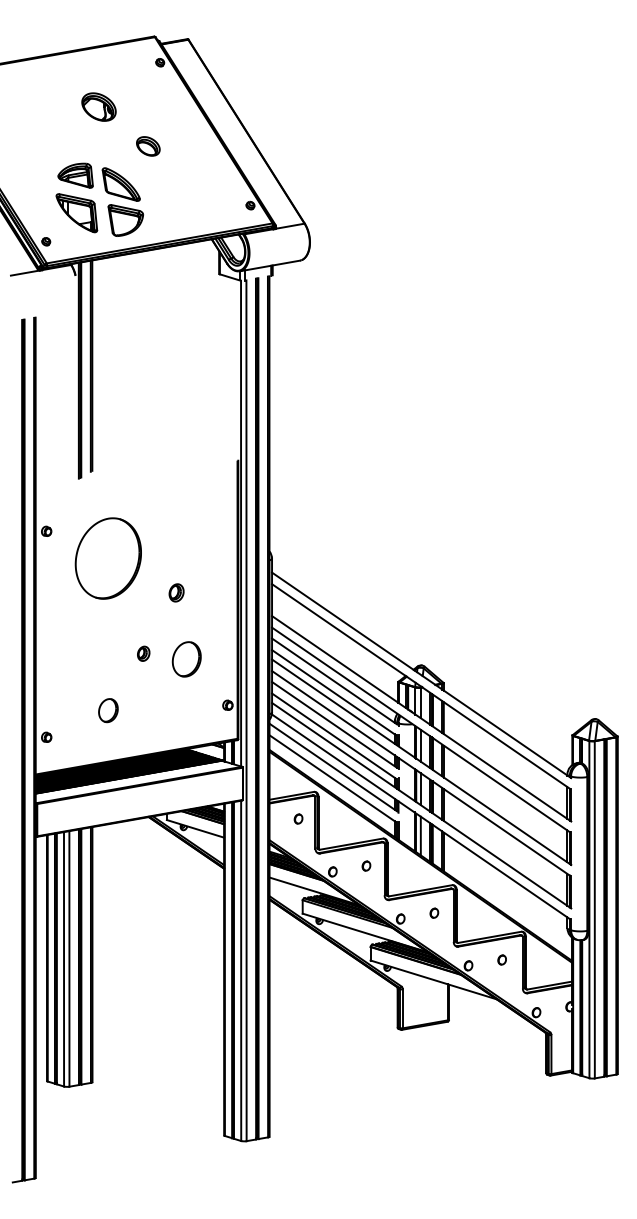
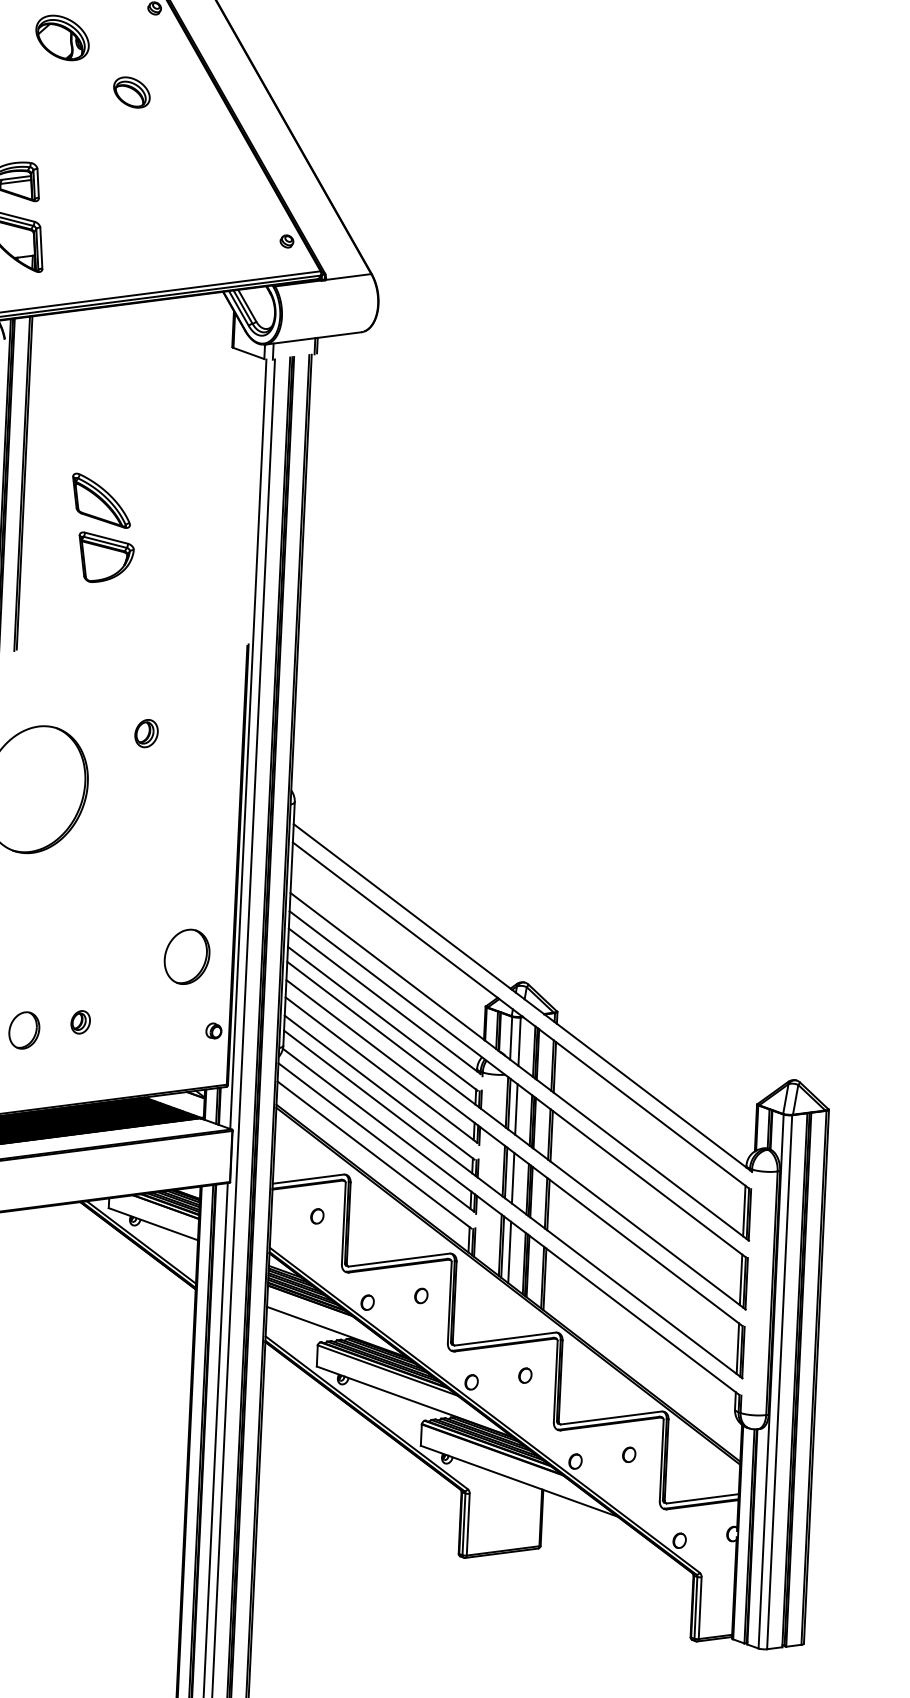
part: (98, 106) -> (61, 36), moved
part: (148, 146) -> (132, 92), moved
part: (122, 201) -> (102, 527), moved
part: (176, 592) -> (146, 732), moved
part: (143, 653) -> (80, 1021), moved
part: (186, 659) -> (186, 957), moved

